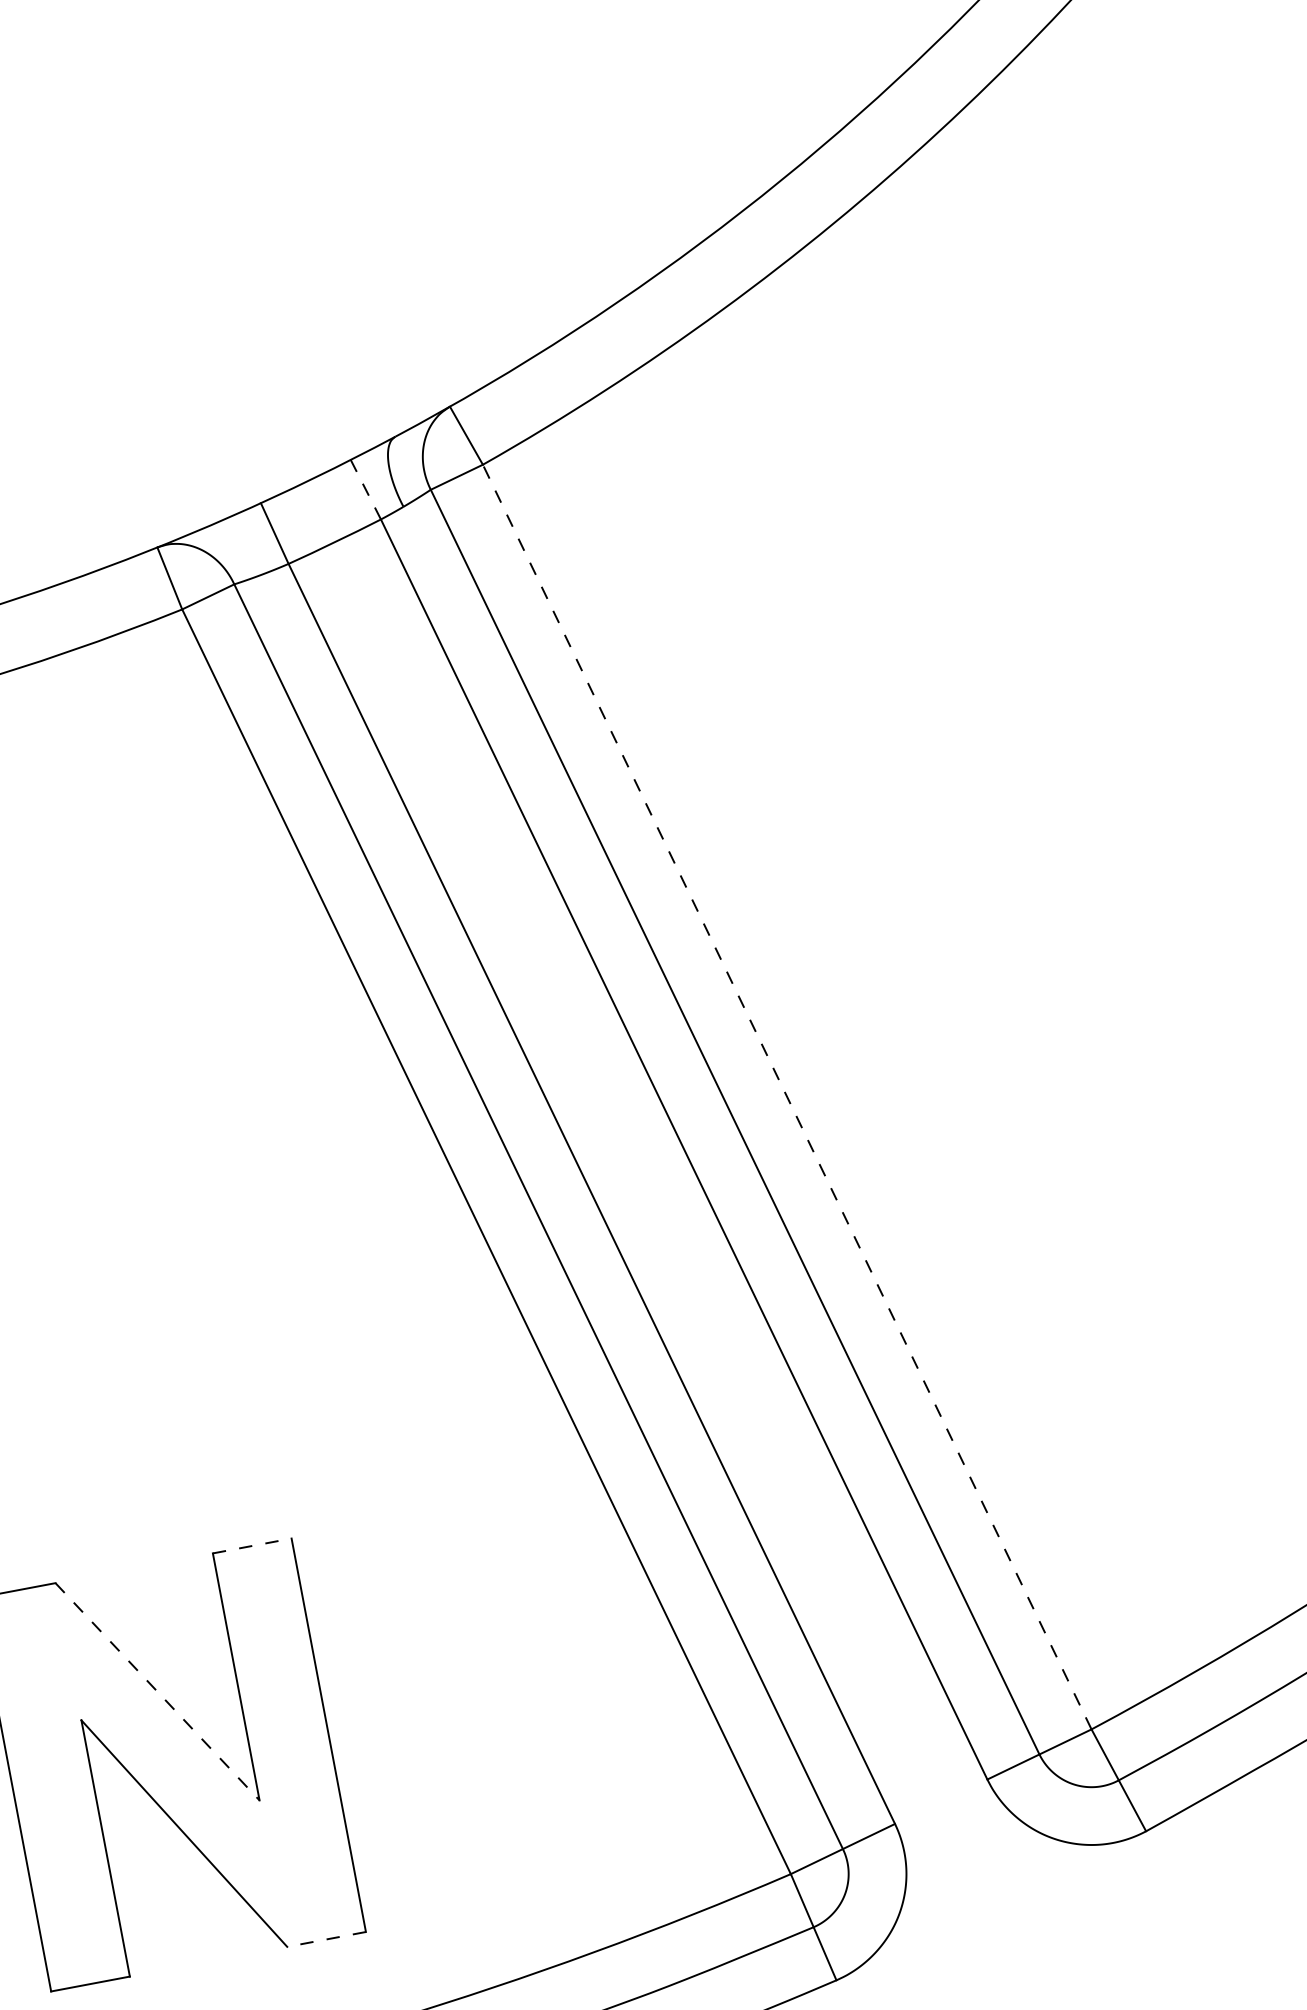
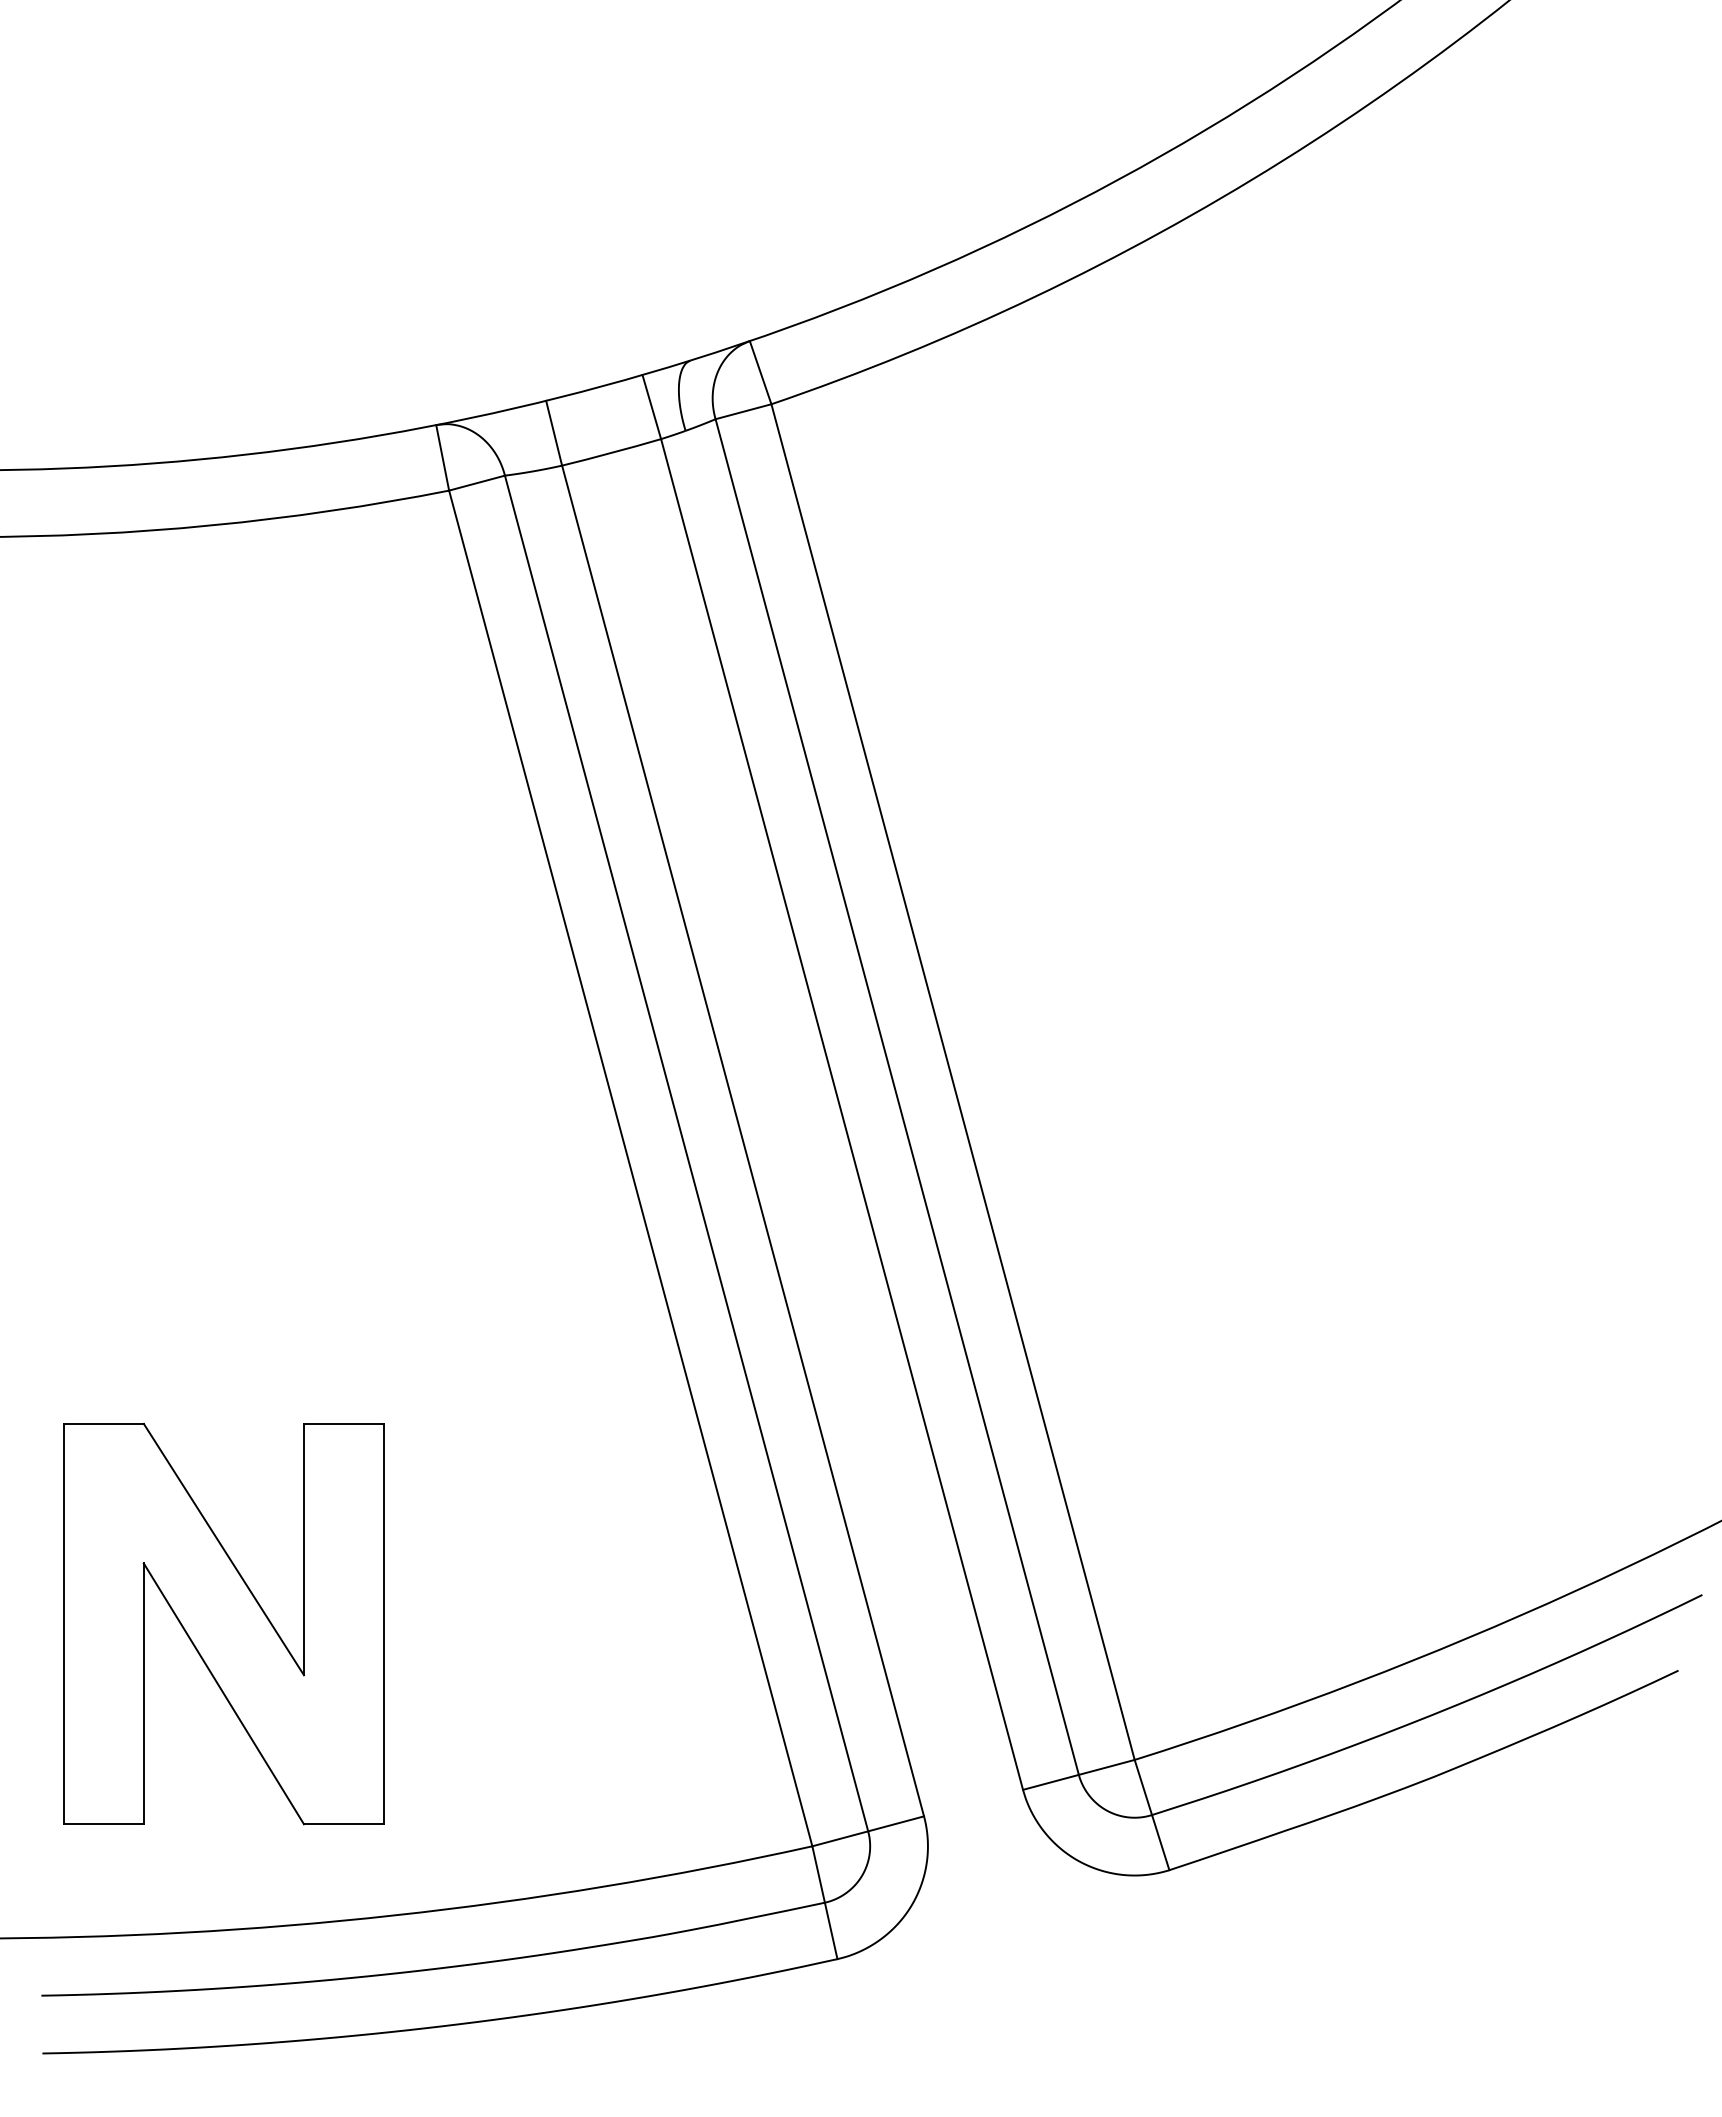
line: (365, 489) -> (651, 406), dashed -> solid
line: (787, 1097) -> (953, 1082), dashed -> solid
line: (252, 1545) -> (344, 1423), dashed -> solid
line: (158, 1691) -> (224, 1549), dashed -> solid
line: (326, 1939) -> (343, 1824), dashed -> solid

